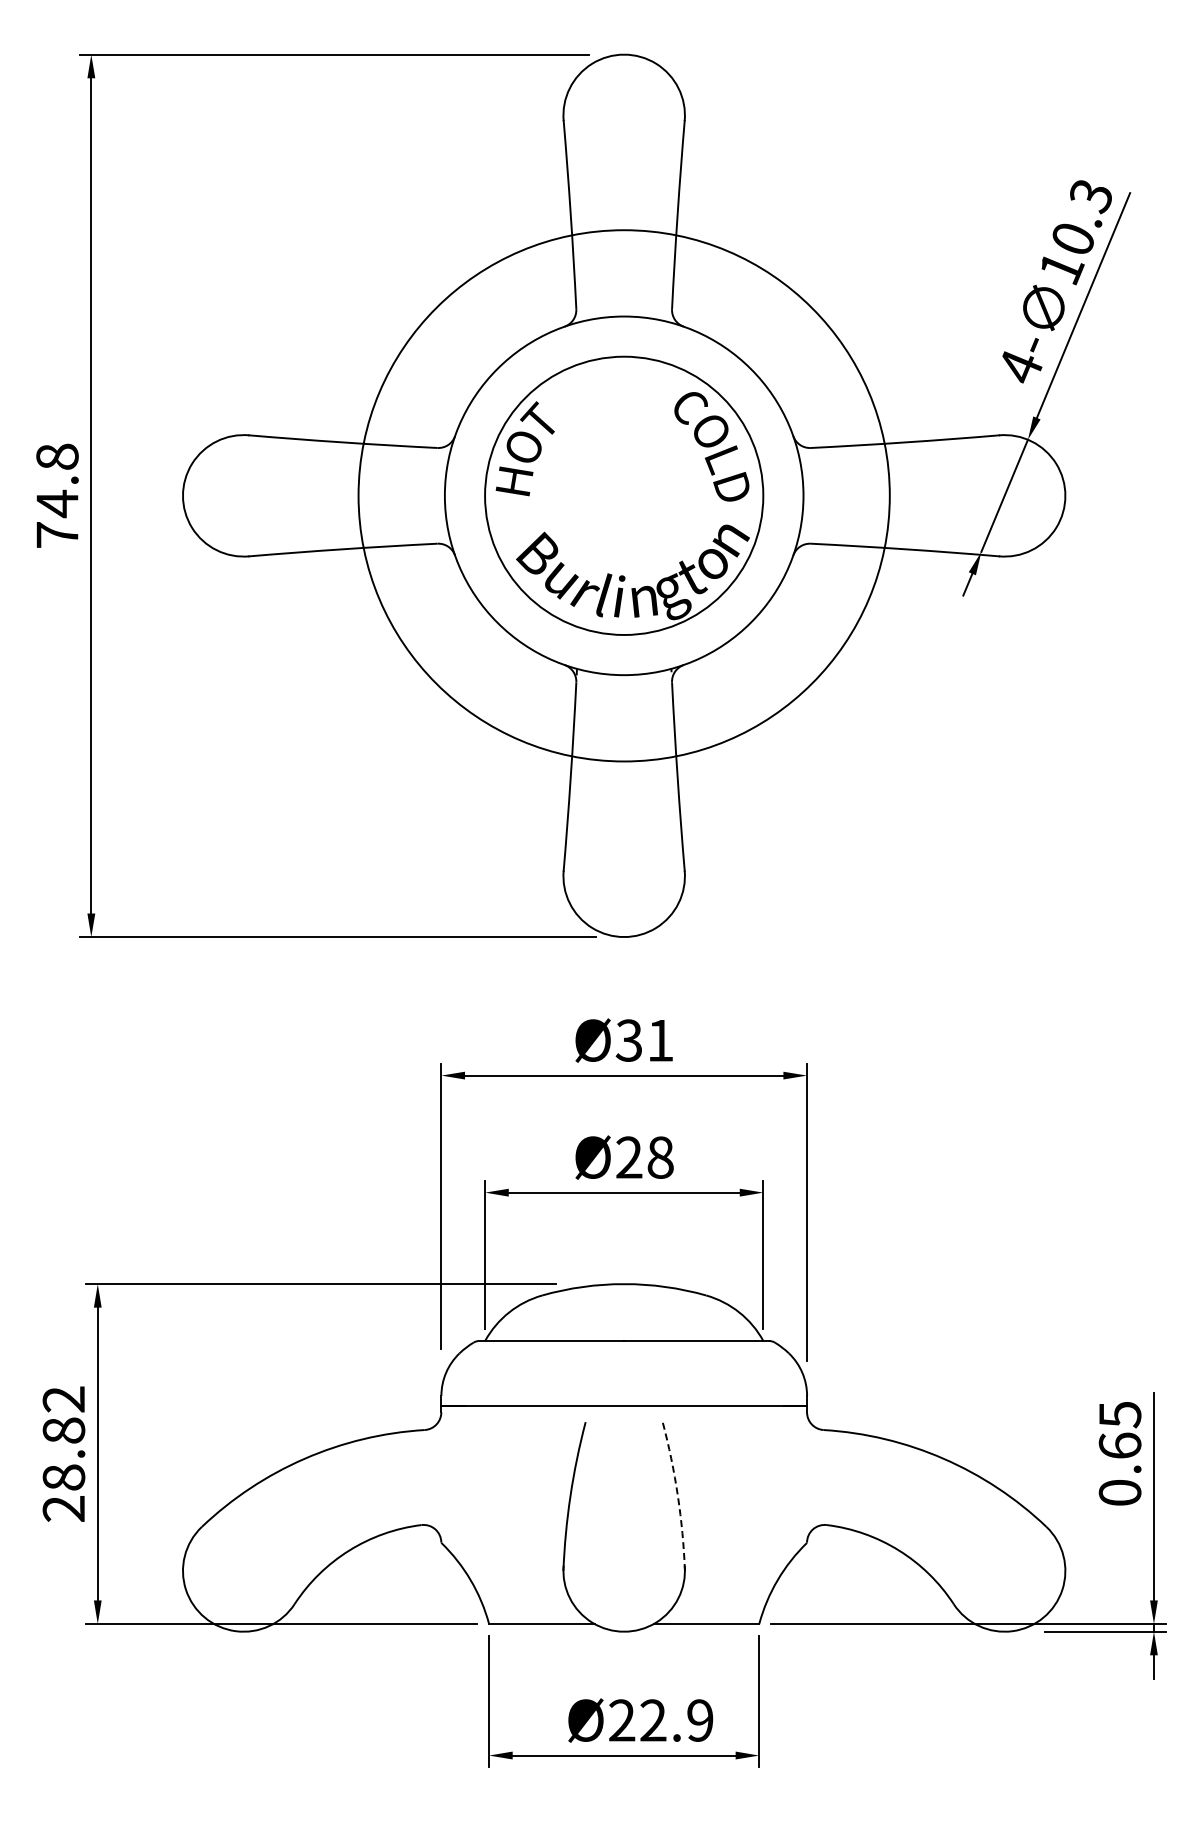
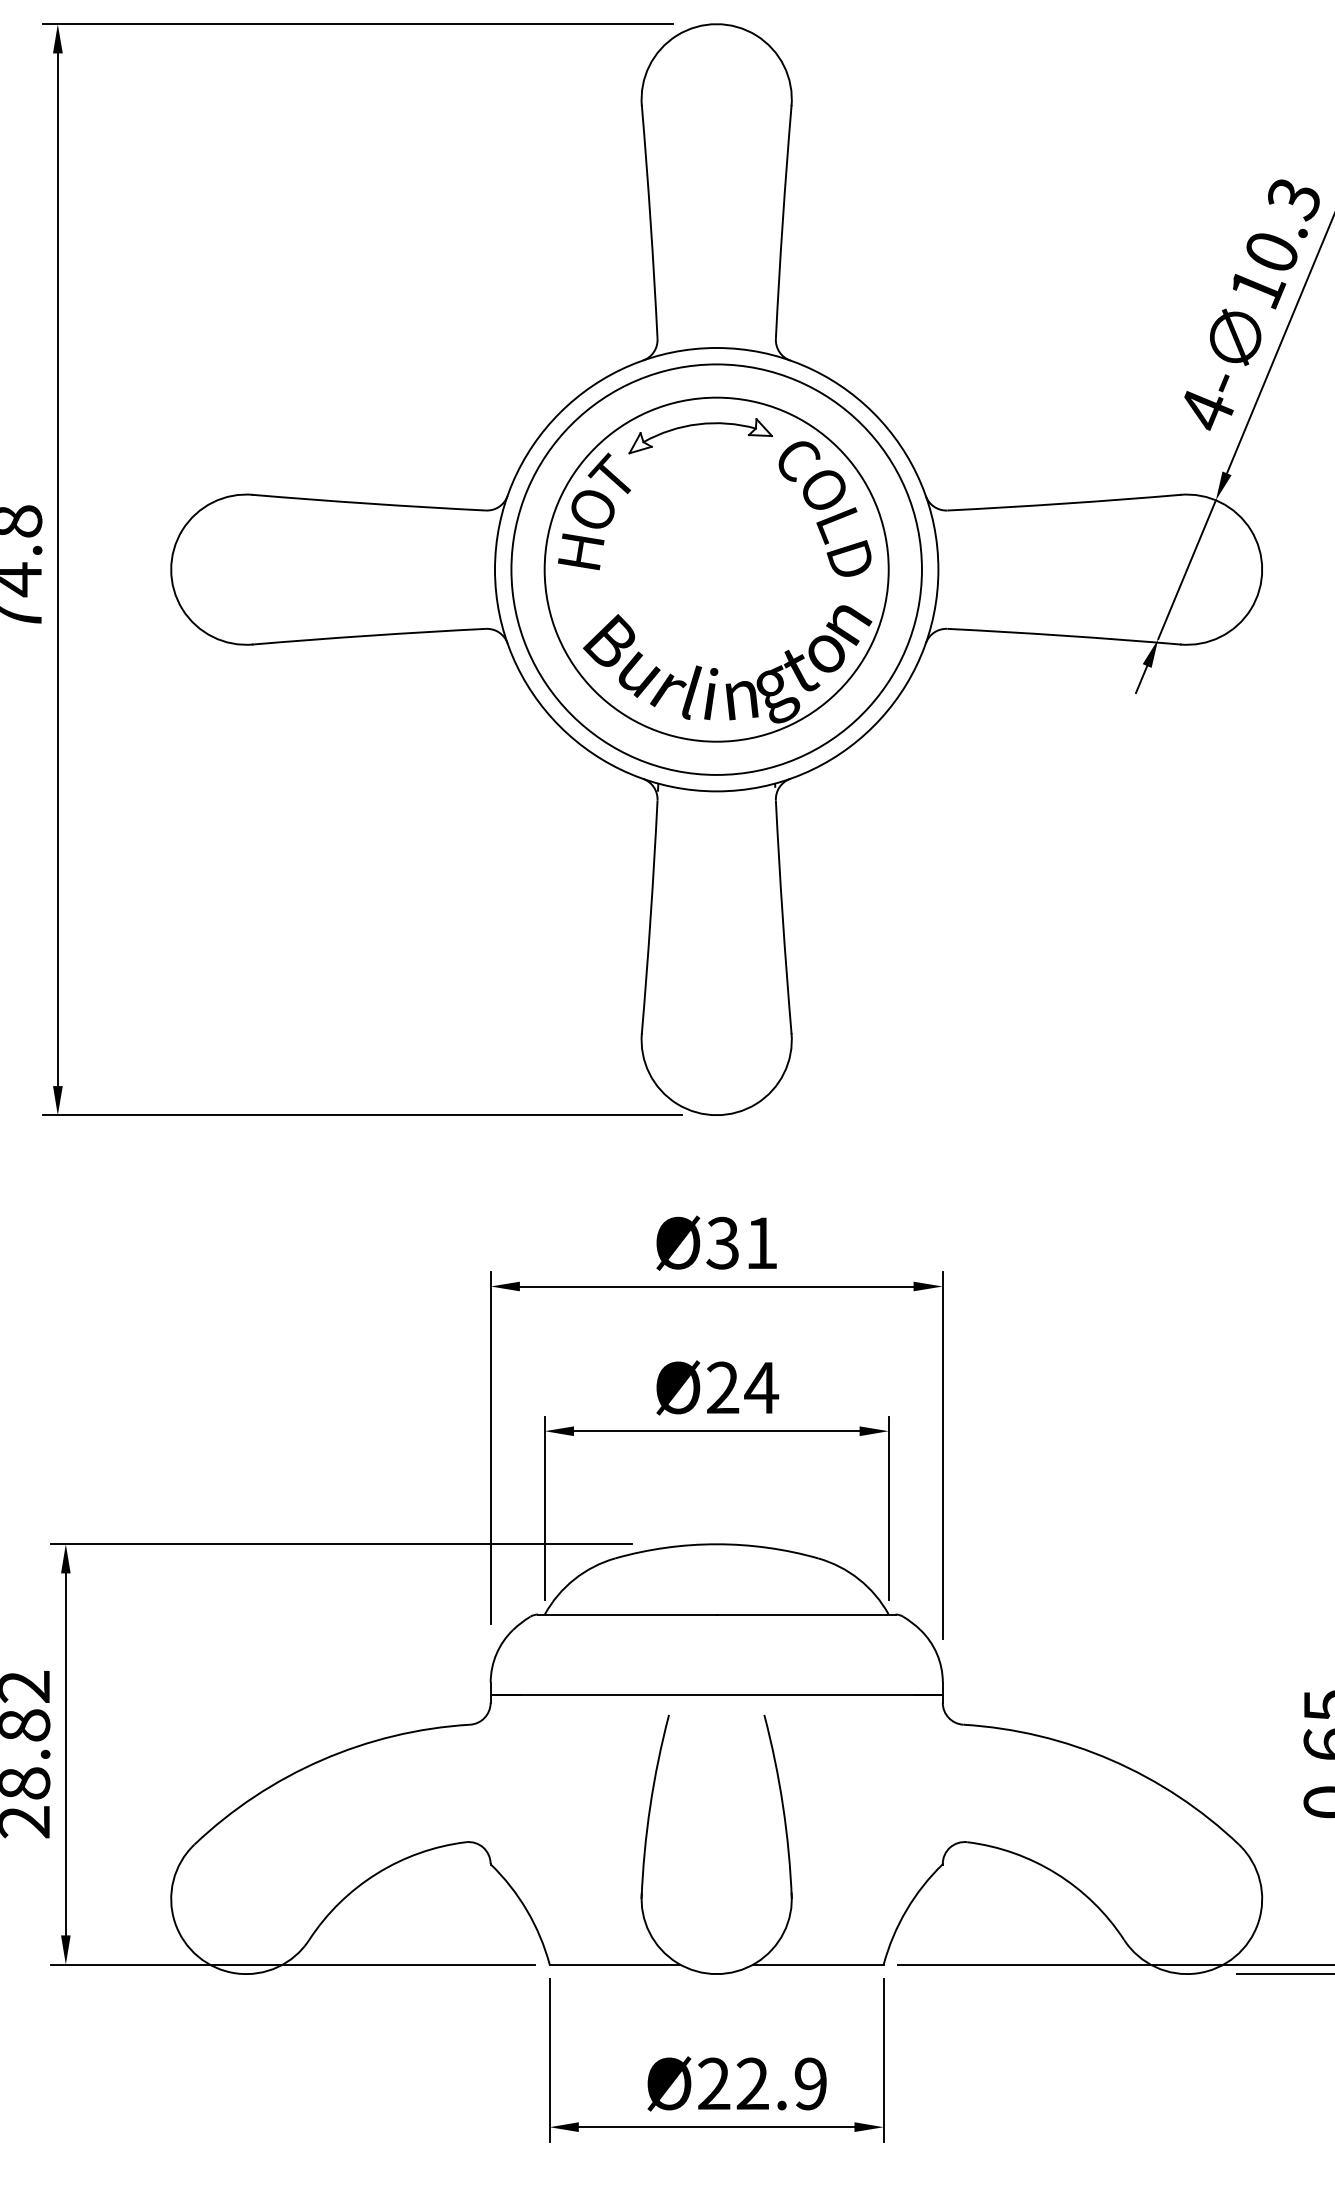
part: (610, 379) -> (699, 425), added
circle: (624, 495) -> (717, 569), size x0.62
text: (660, 1157) -> (761, 1387), Ø28 -> Ø24
arc: (677, 1495) -> (782, 1805), dashed -> solid

